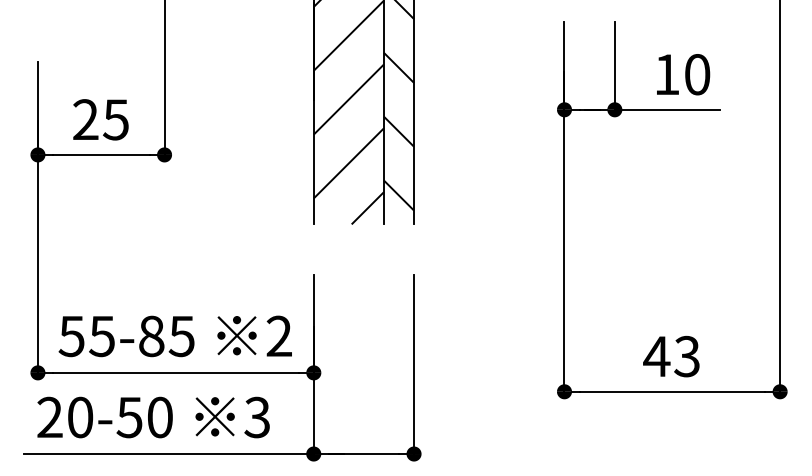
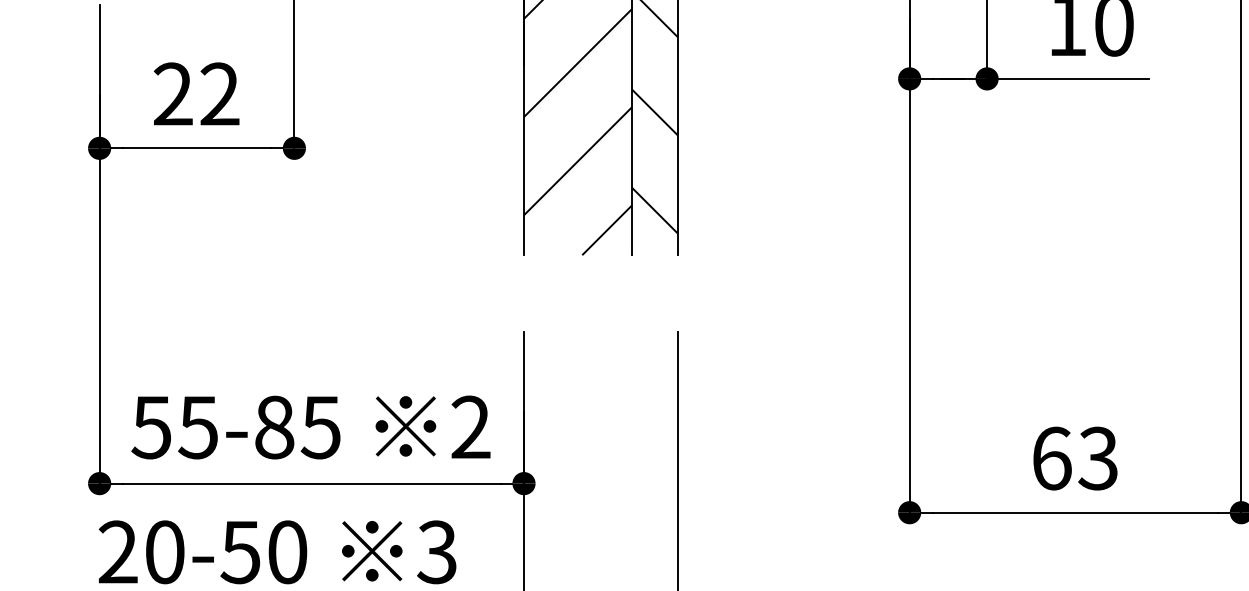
text: (115, 119) -> (218, 93), 25 -> 22
text: (656, 356) -> (1051, 458), 43 -> 63

